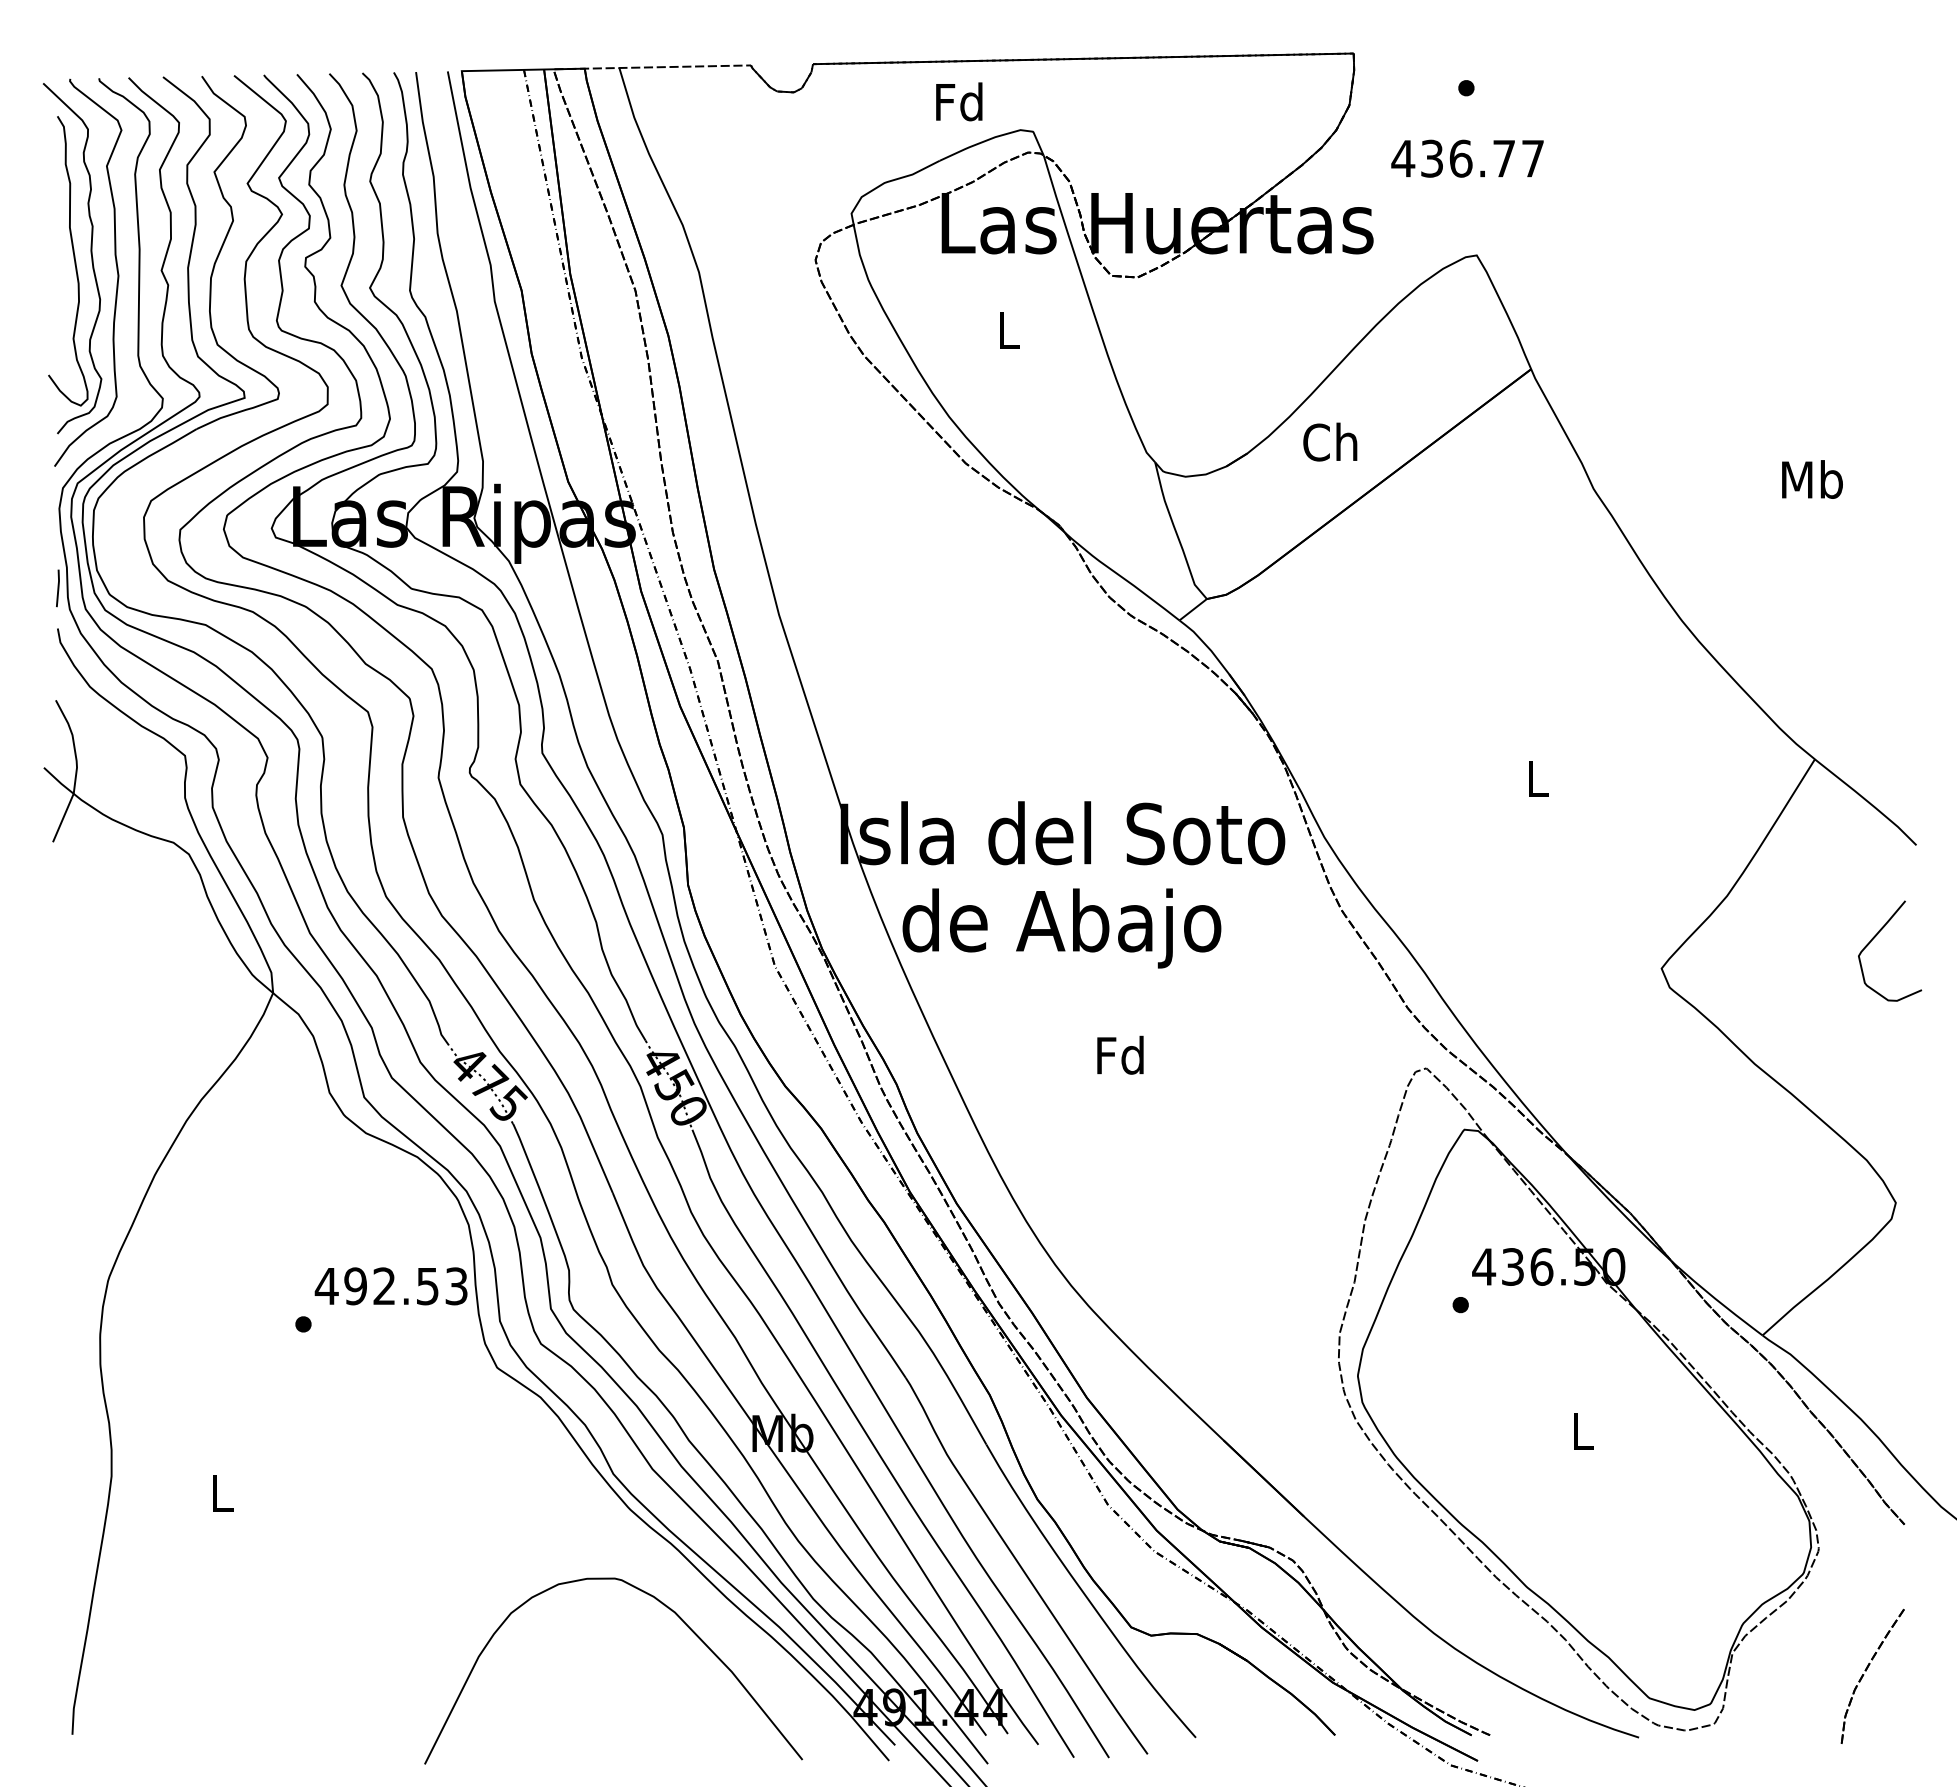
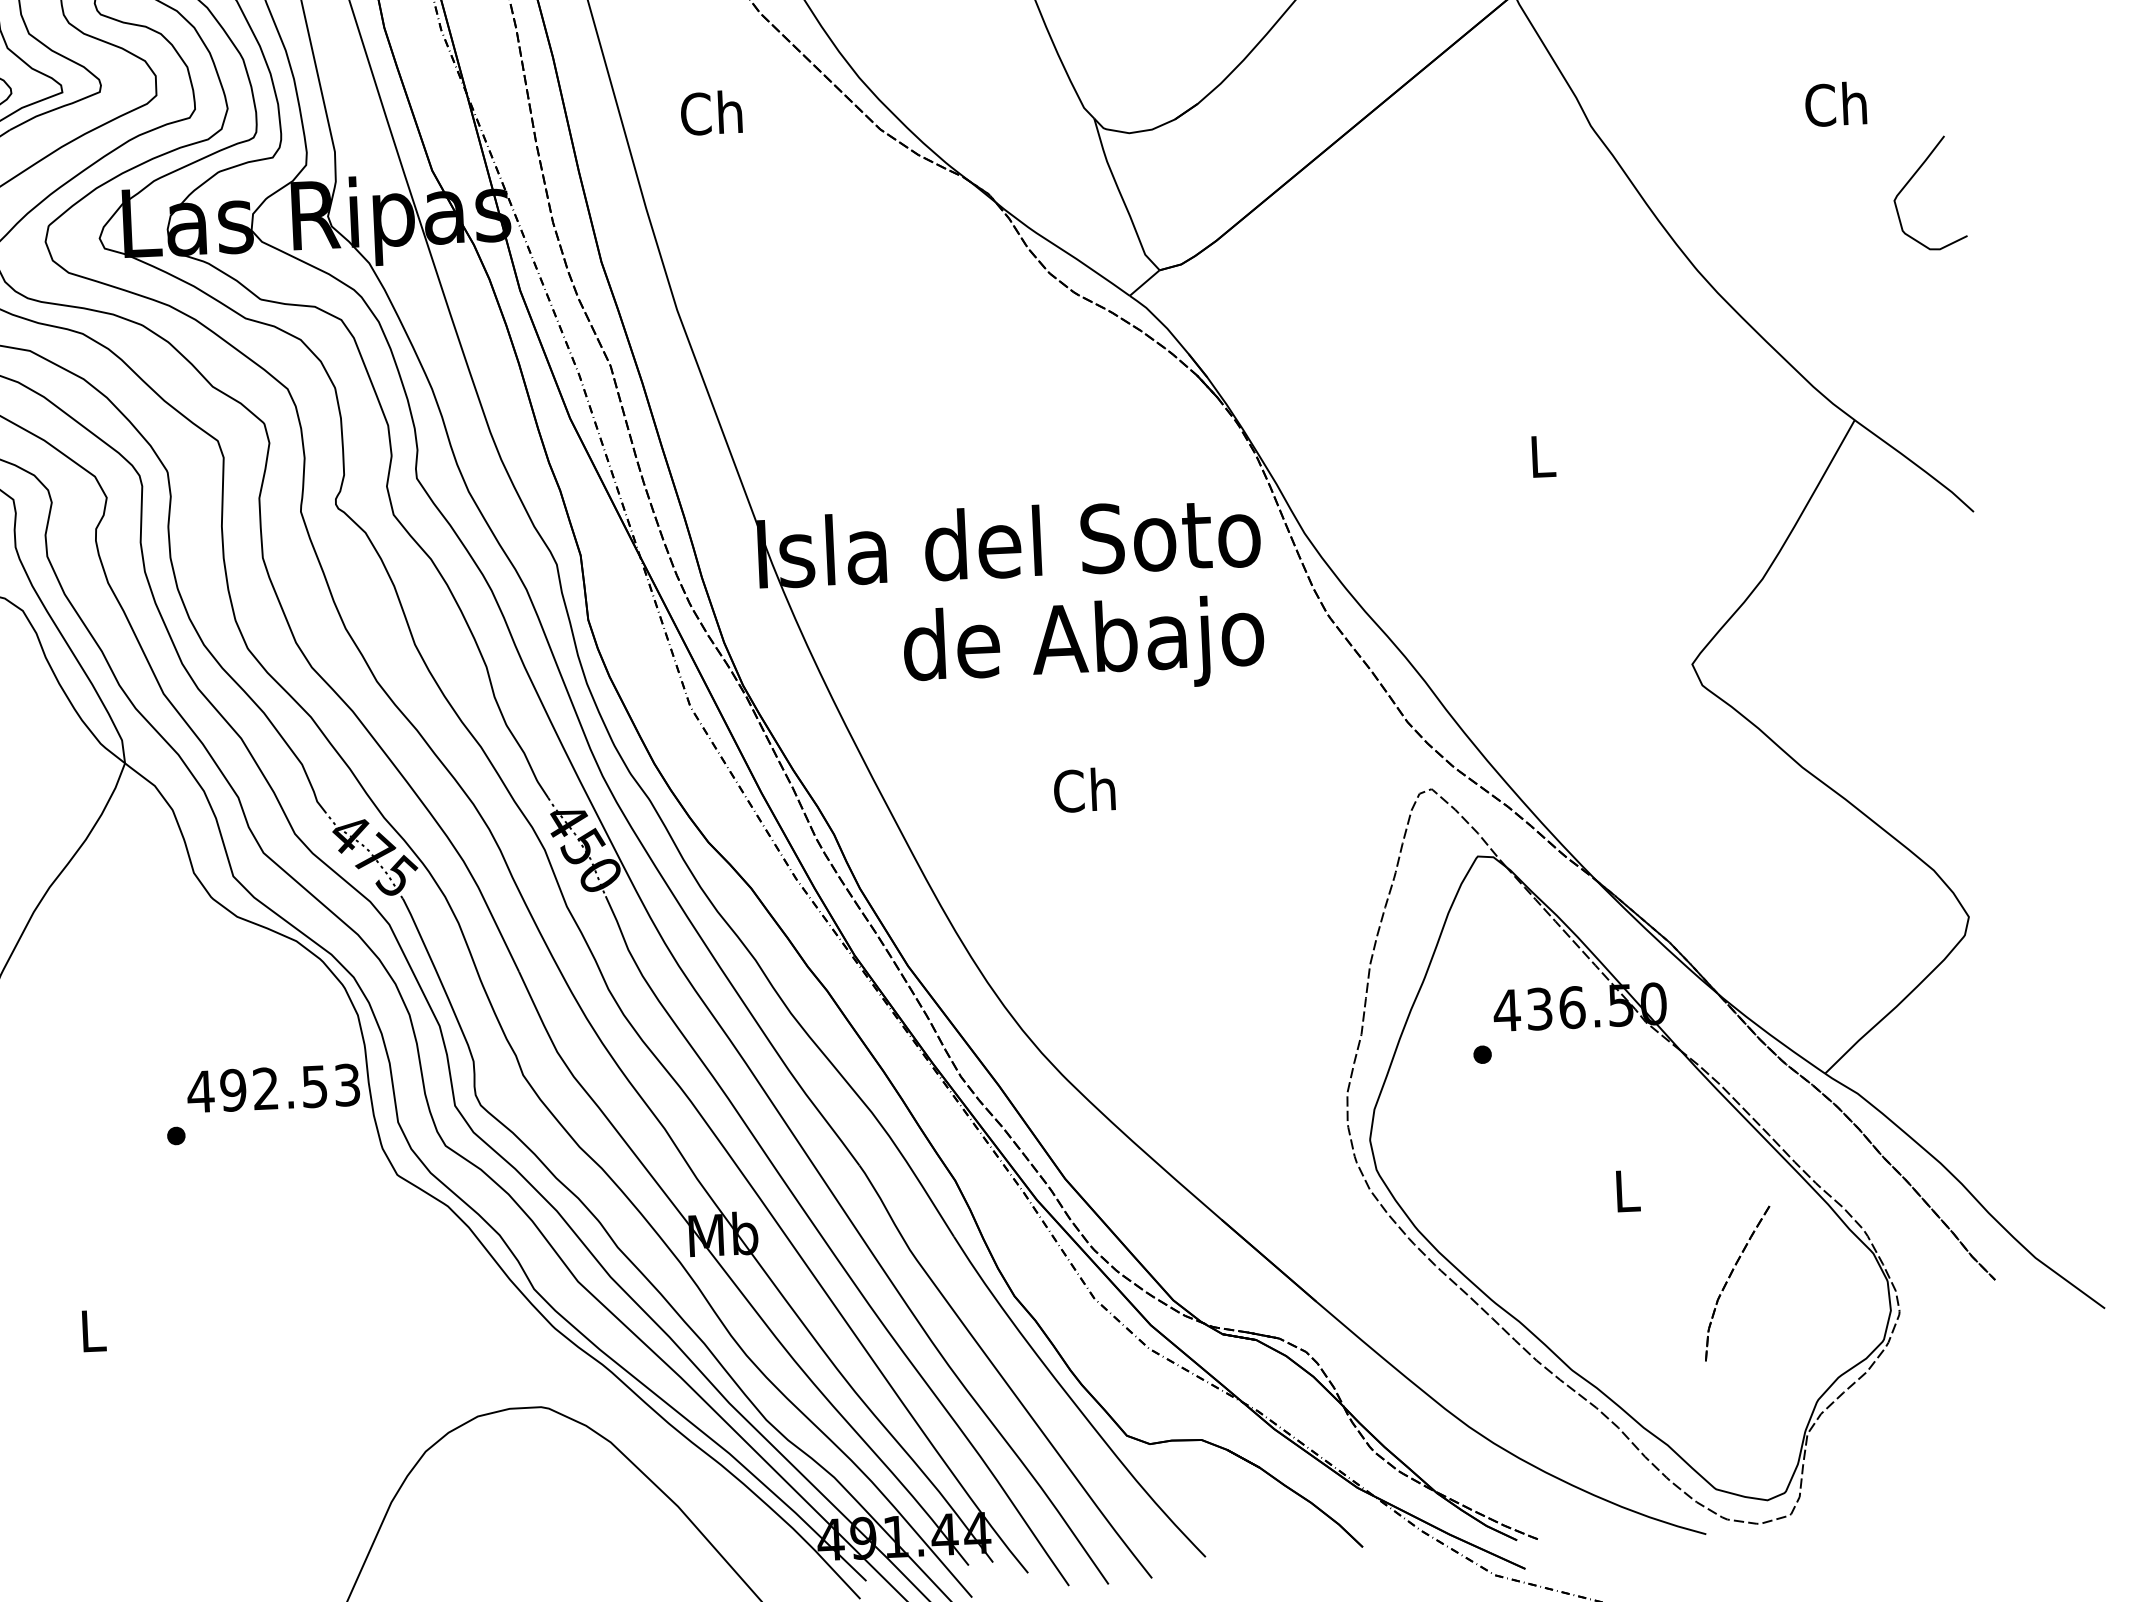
text: (1330, 441) -> (711, 112), moved
text: (1812, 479) -> (1837, 104), Mb -> Ch
text: (1061, 928) -> (1083, 646), moved
curve: (1876, 936) -> (1913, 177), moved
text: (1119, 1054) -> (1084, 789), Fd -> Ch
part: (1866, 1671) -> (1730, 1278), moved

